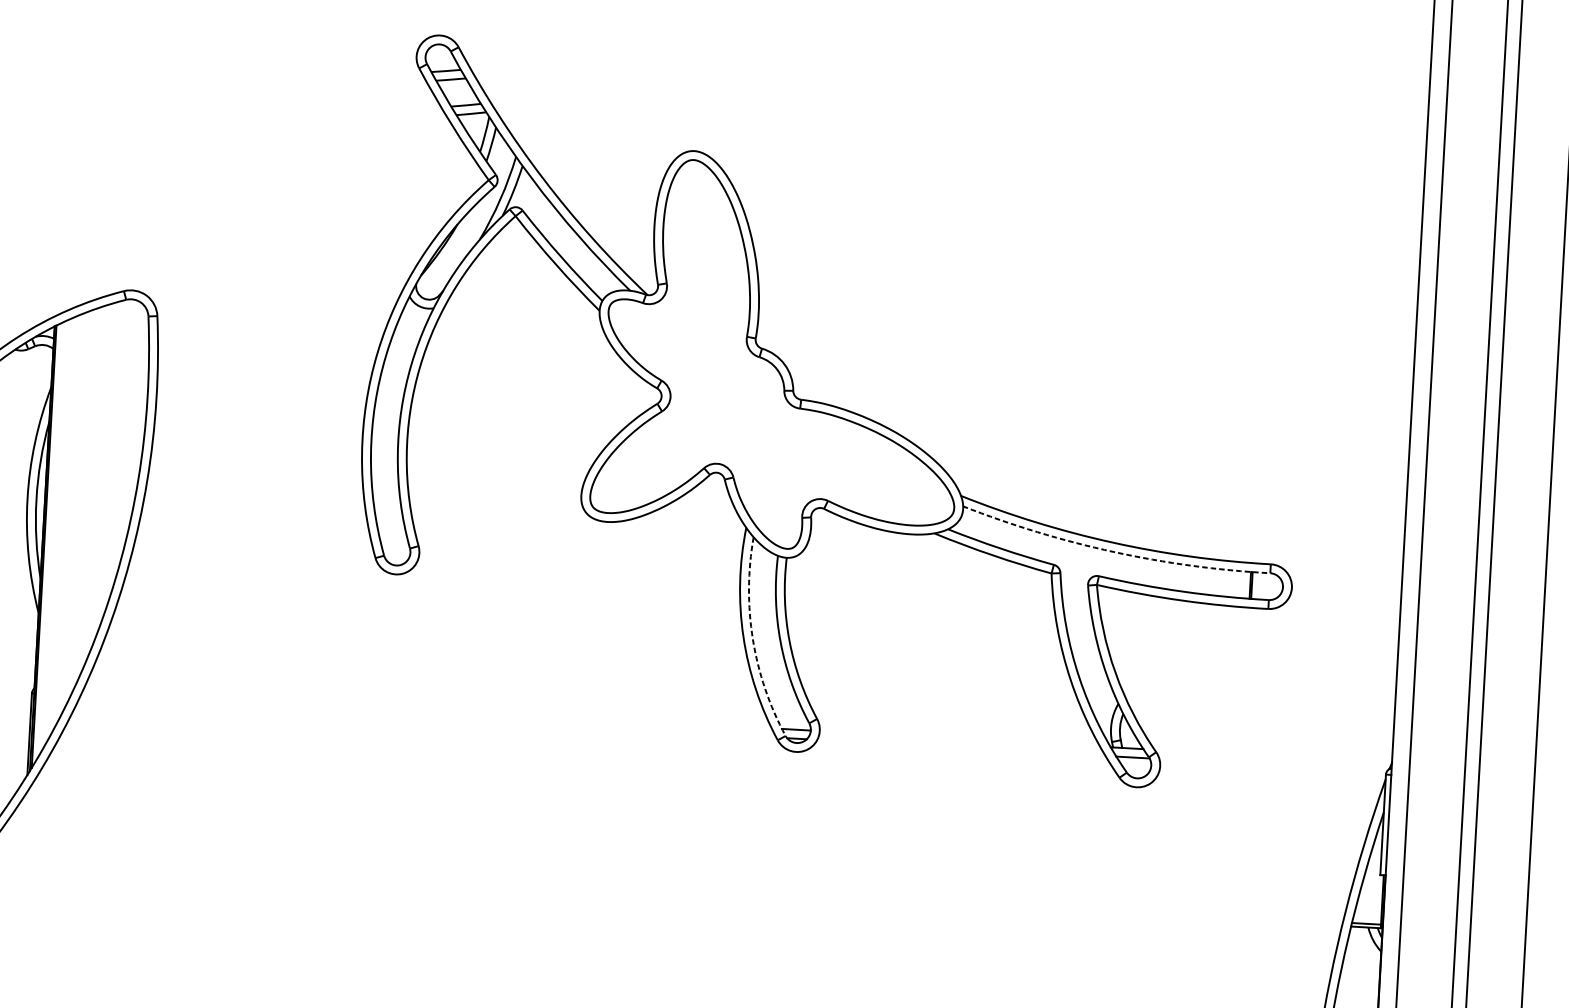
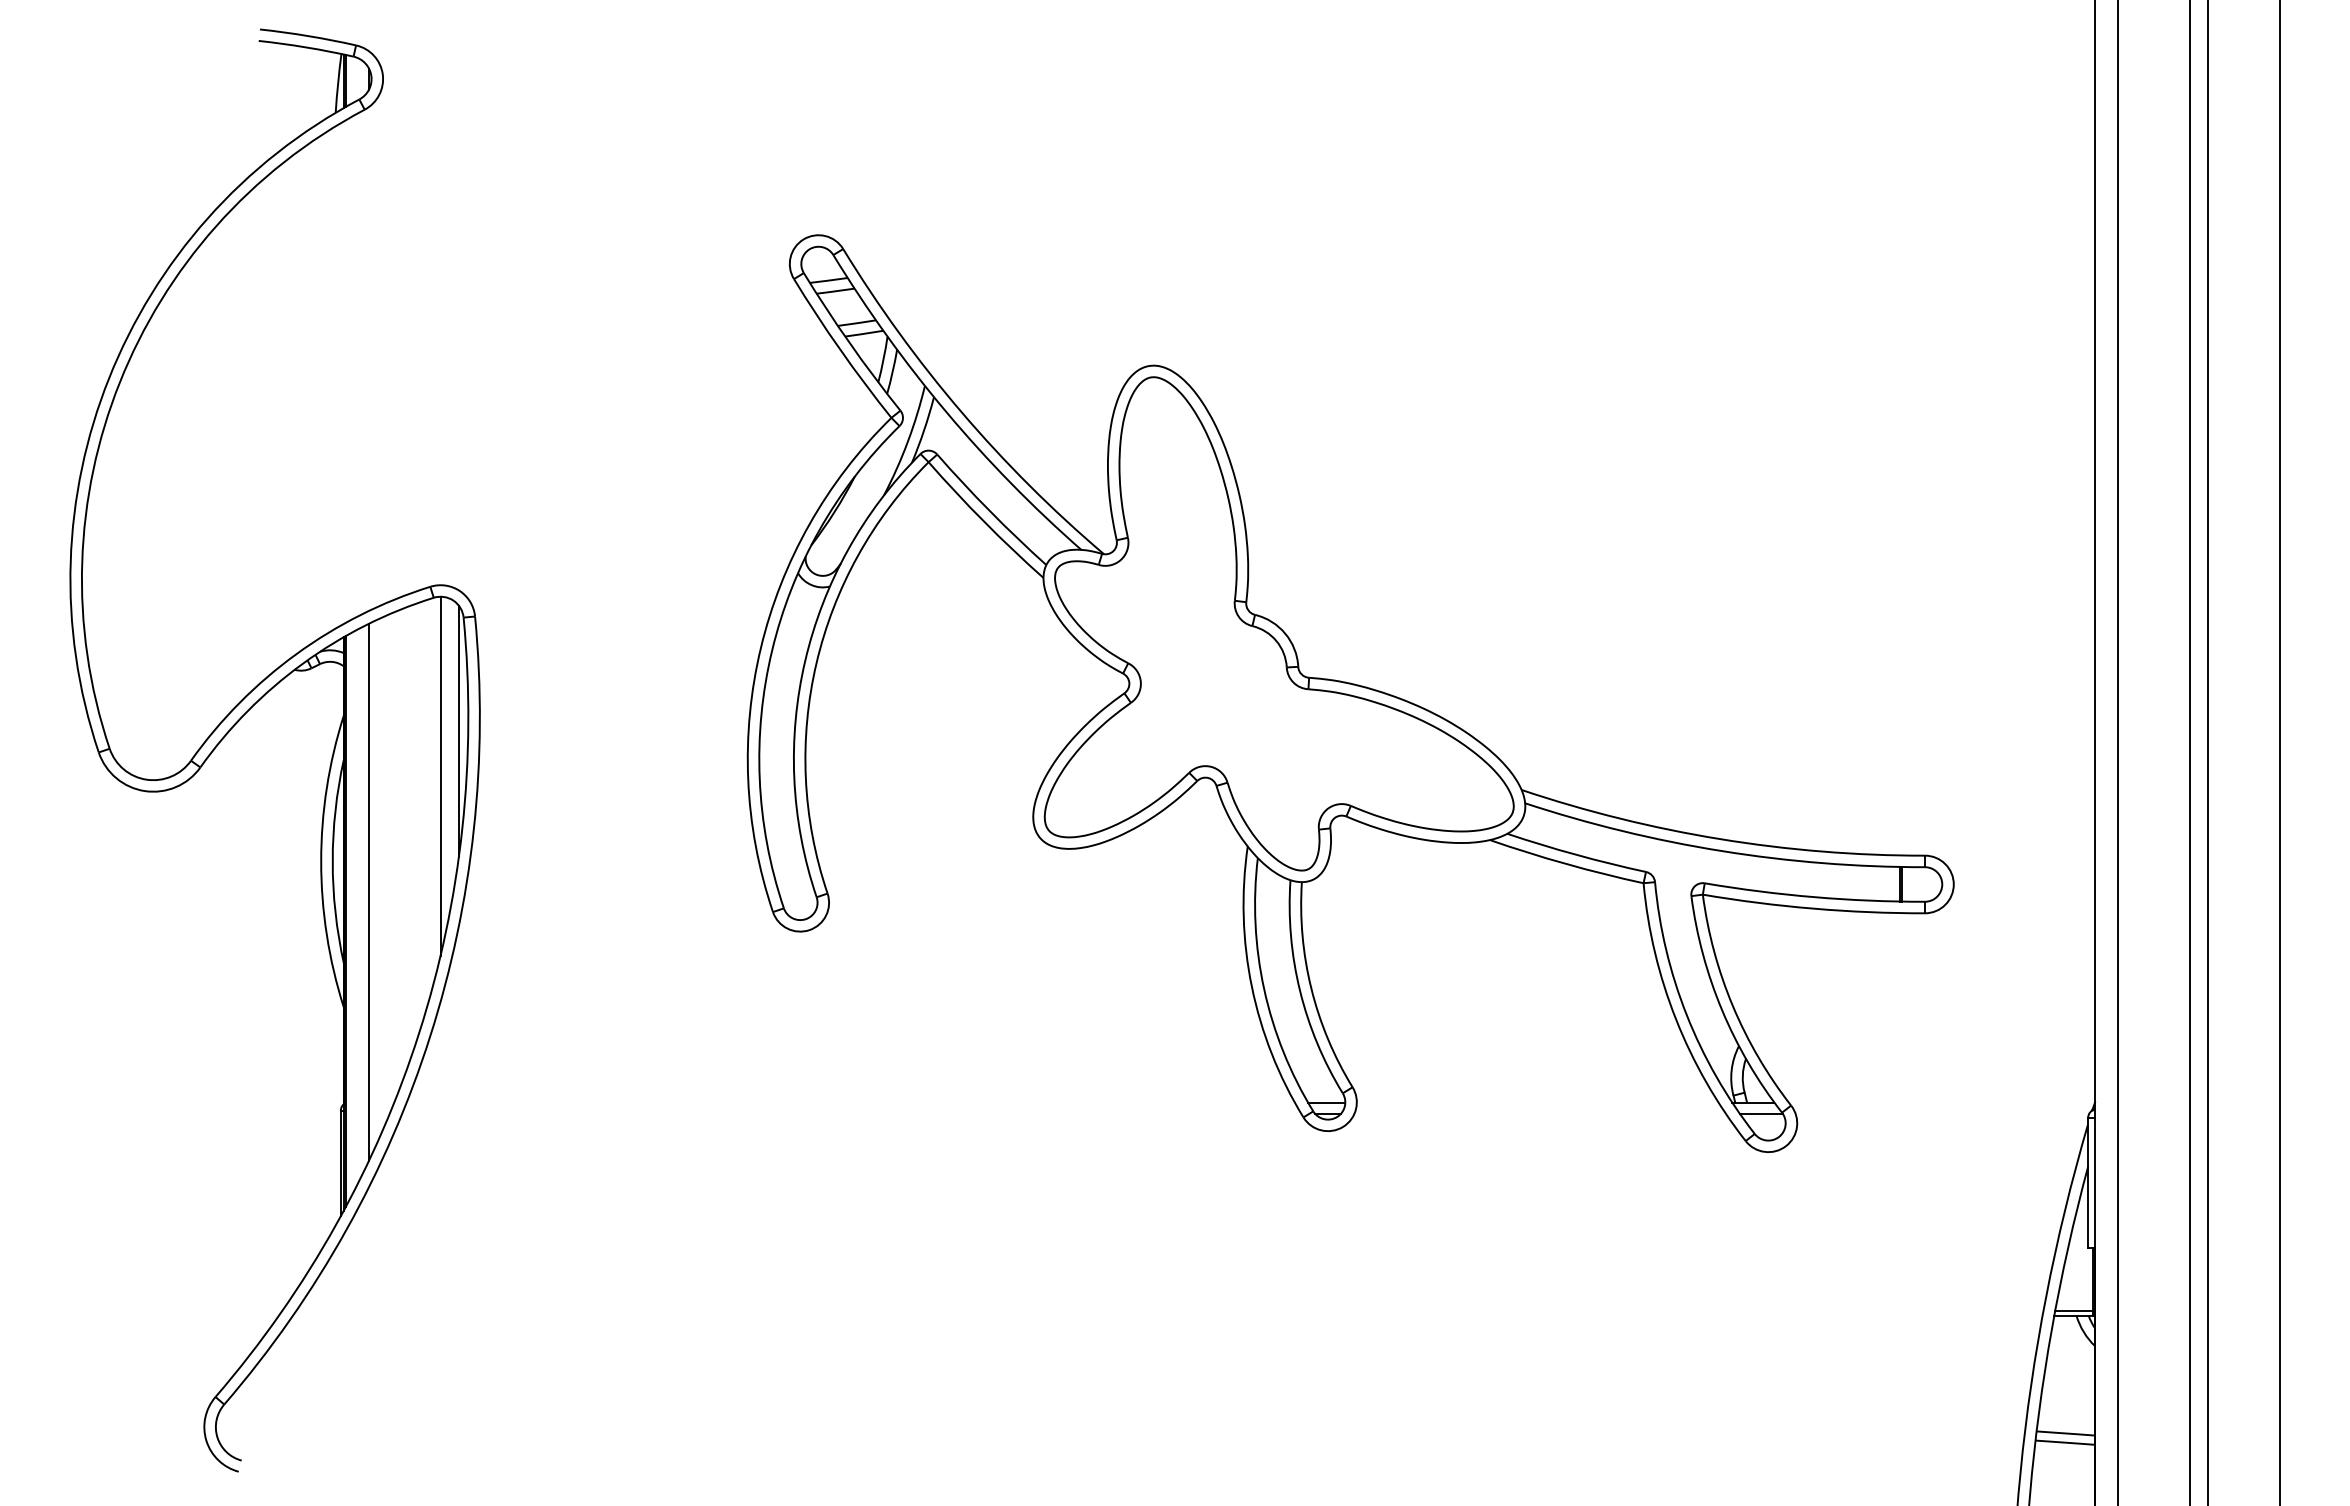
line: (139, 403) -> (458, 730), added
line: (123, 438) -> (440, 776), added
line: (63, 524) -> (369, 891), added
arc: (1114, 552) -> (1722, 851), dashed -> solid
arc: (753, 639) -> (1264, 989), dashed -> solid

